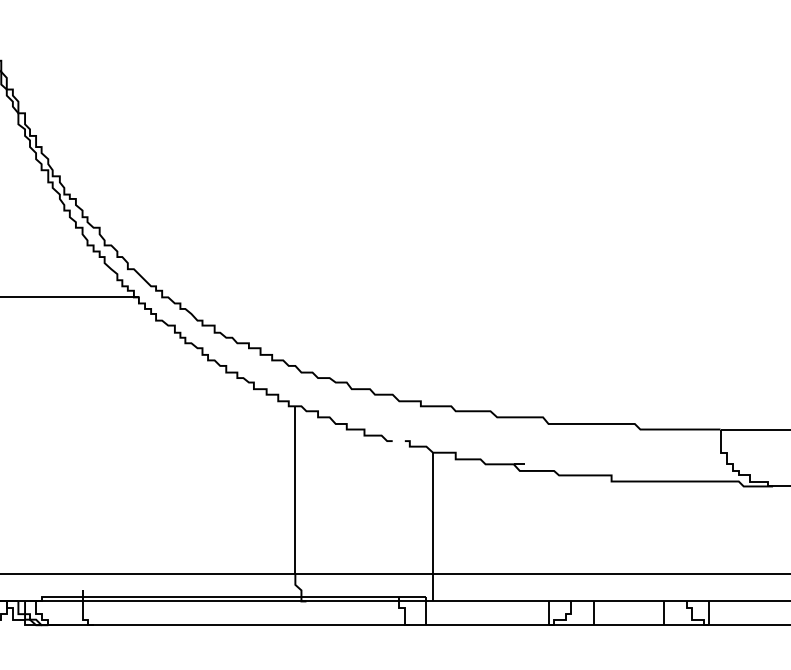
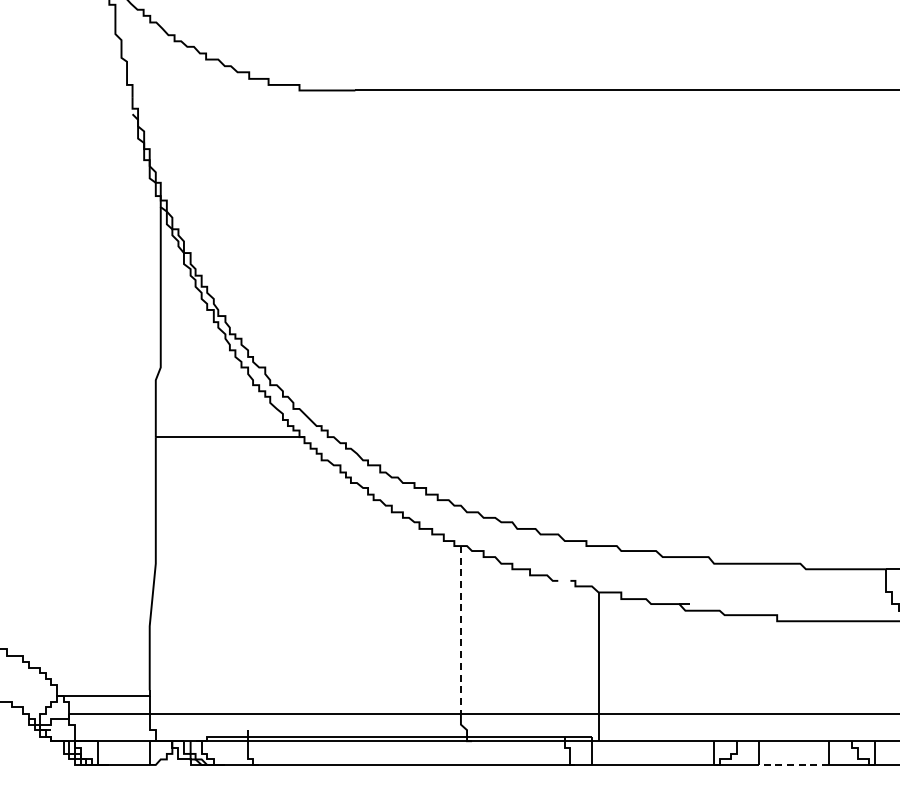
line: (294, 490) -> (460, 630), solid -> dashed
line: (628, 624) -> (794, 764), solid -> dashed

